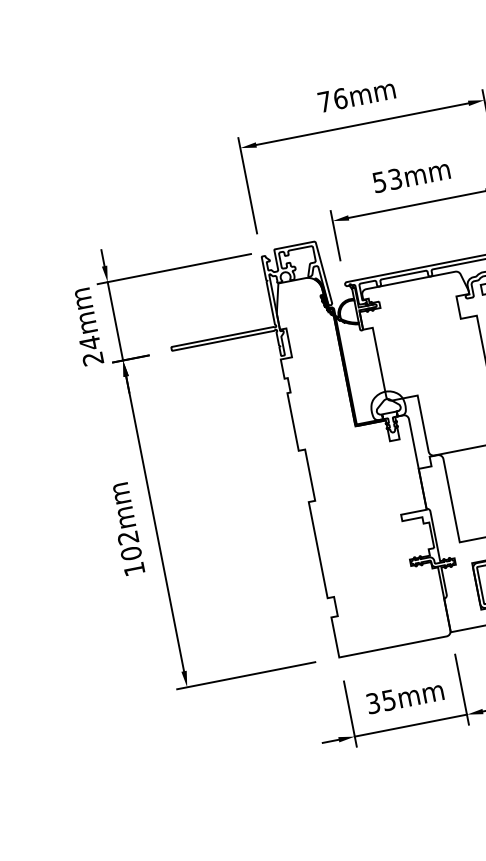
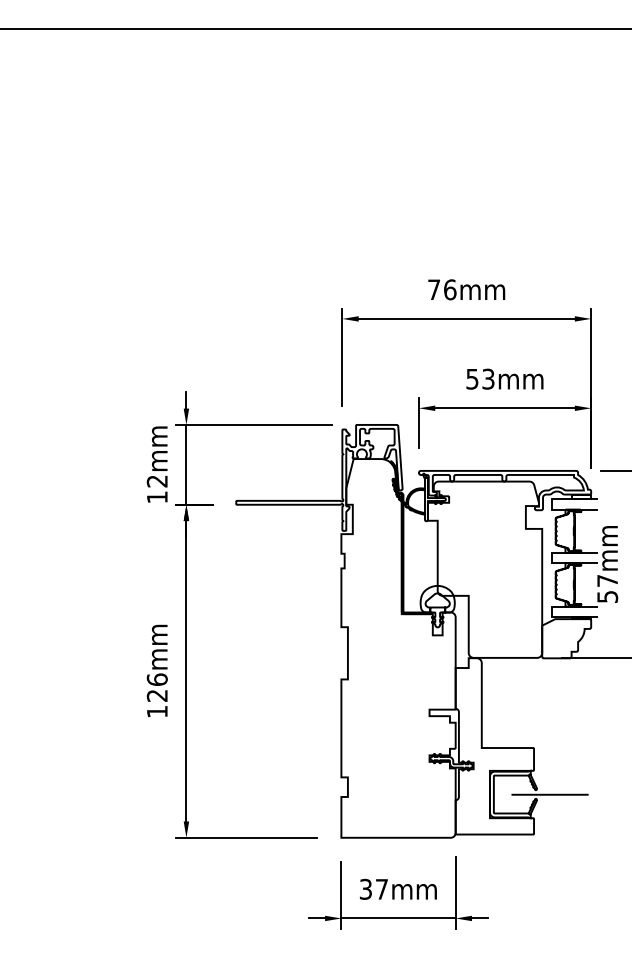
text: (90, 350) -> (156, 488), 24mm -> 12mm
text: (128, 545) -> (156, 687), 102mm -> 126mm
text: (388, 700) -> (381, 889), 35mm -> 37mm

